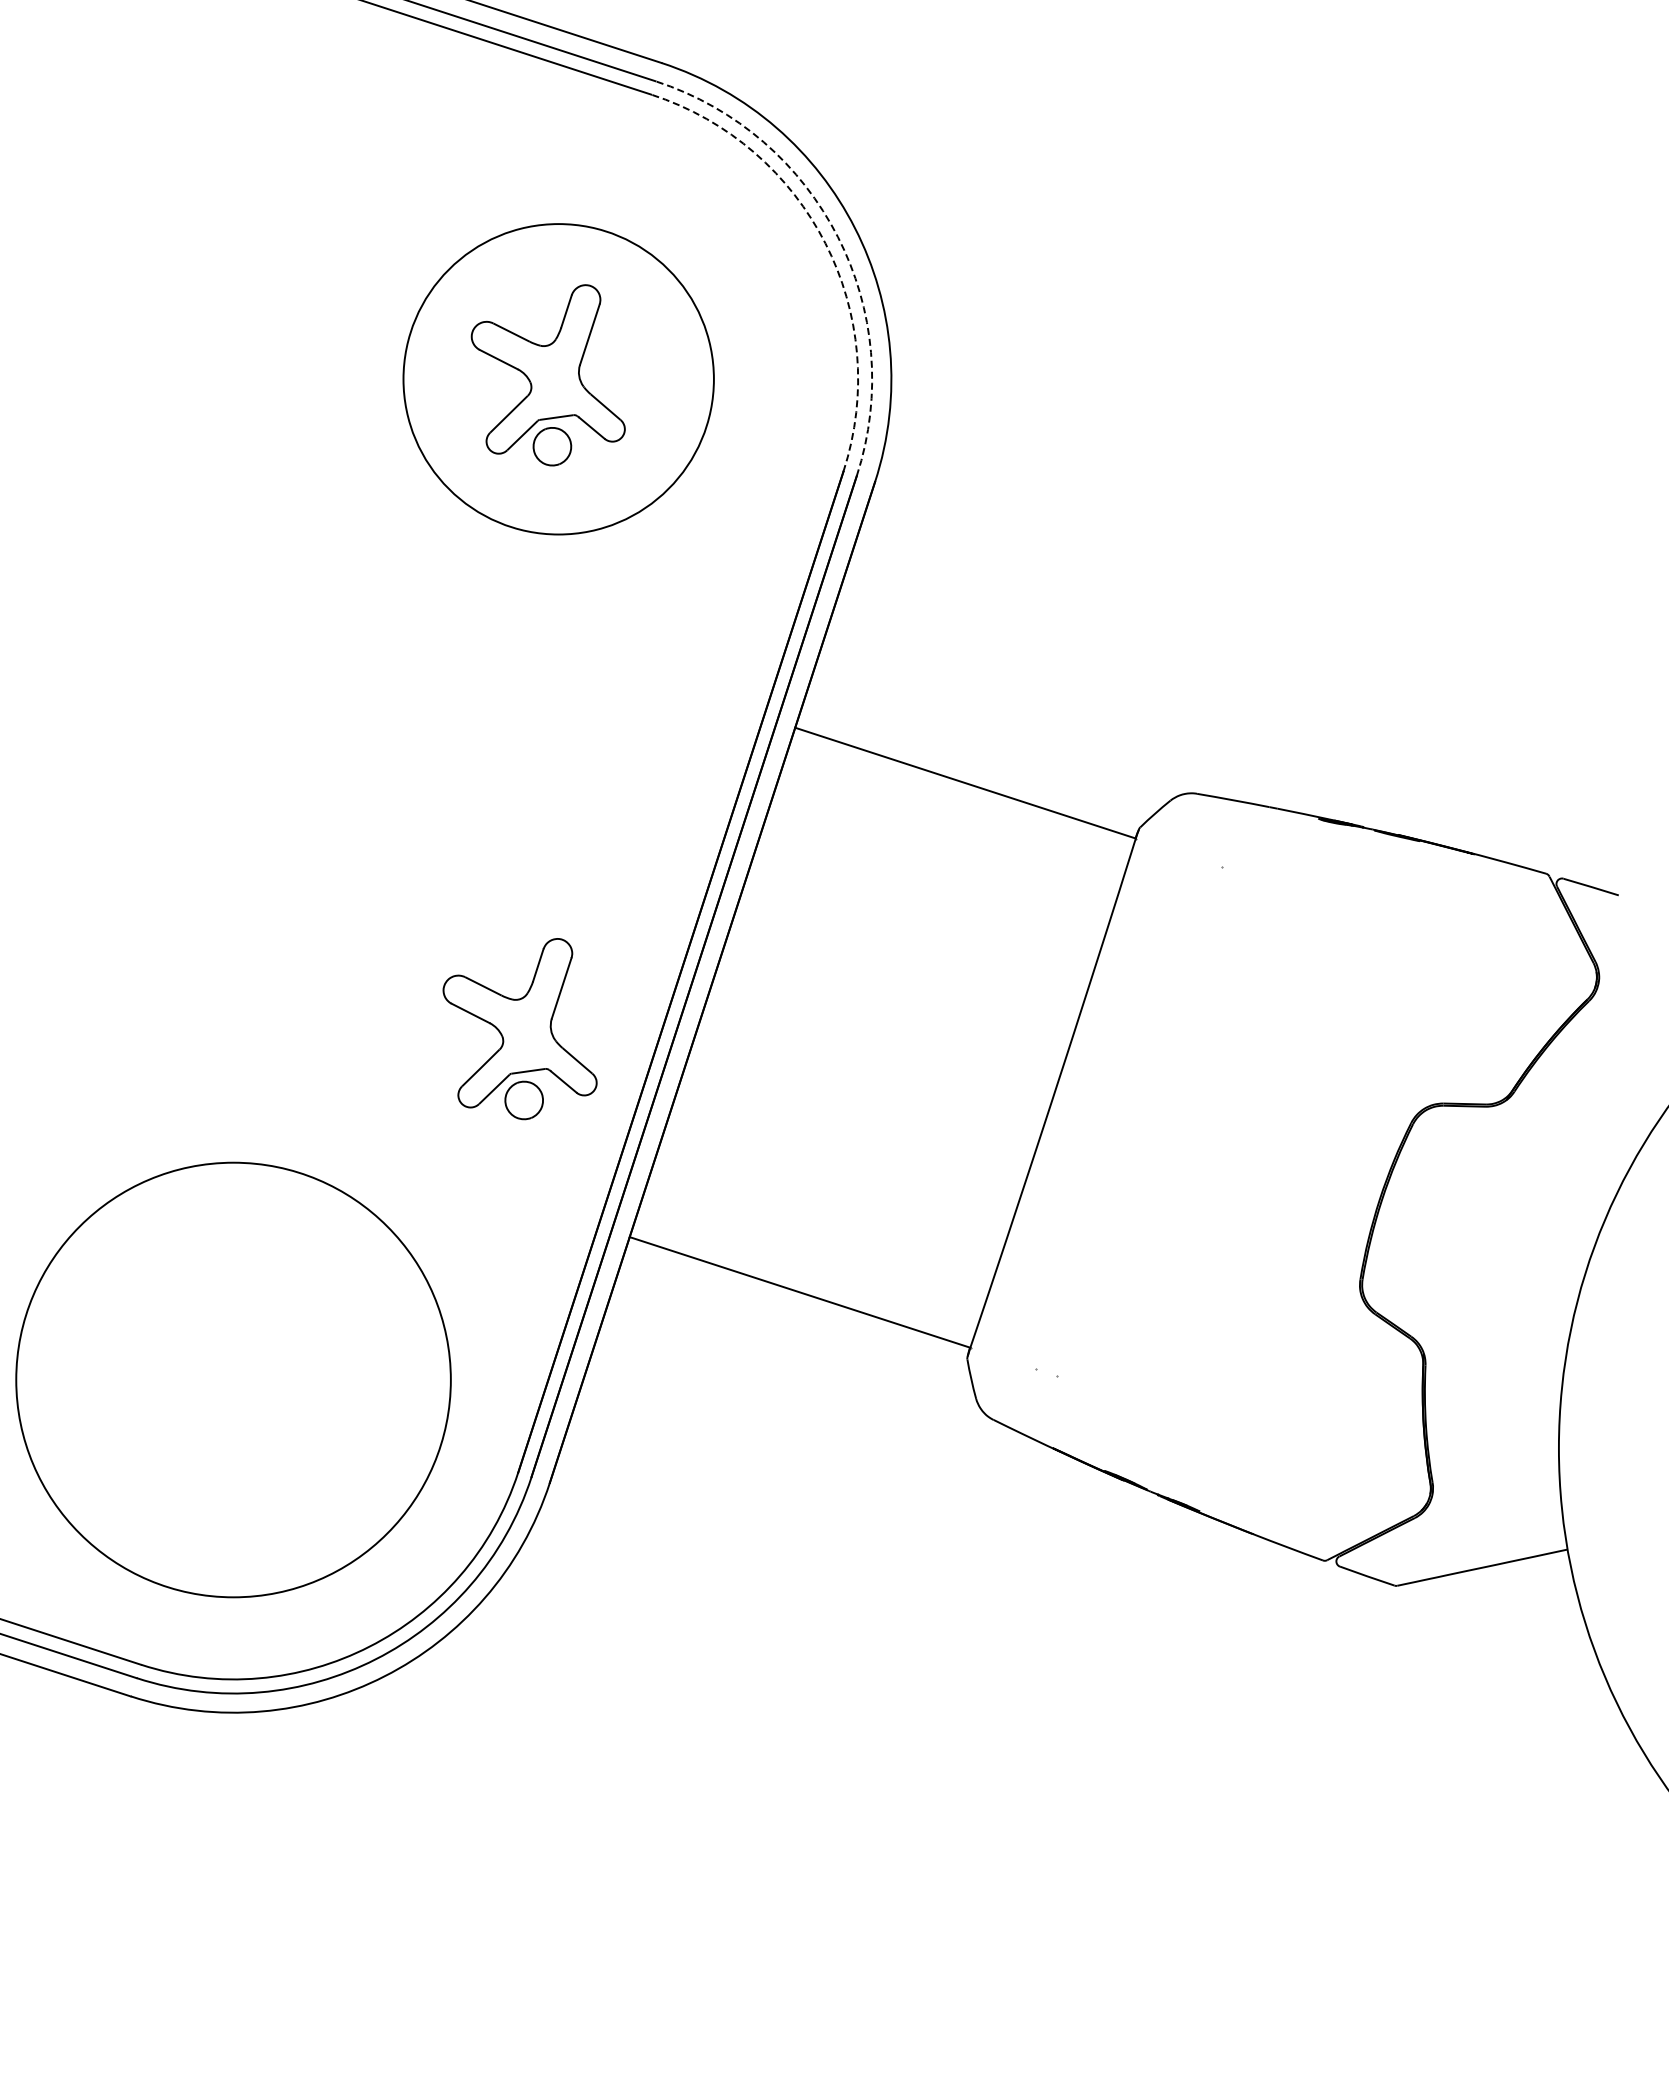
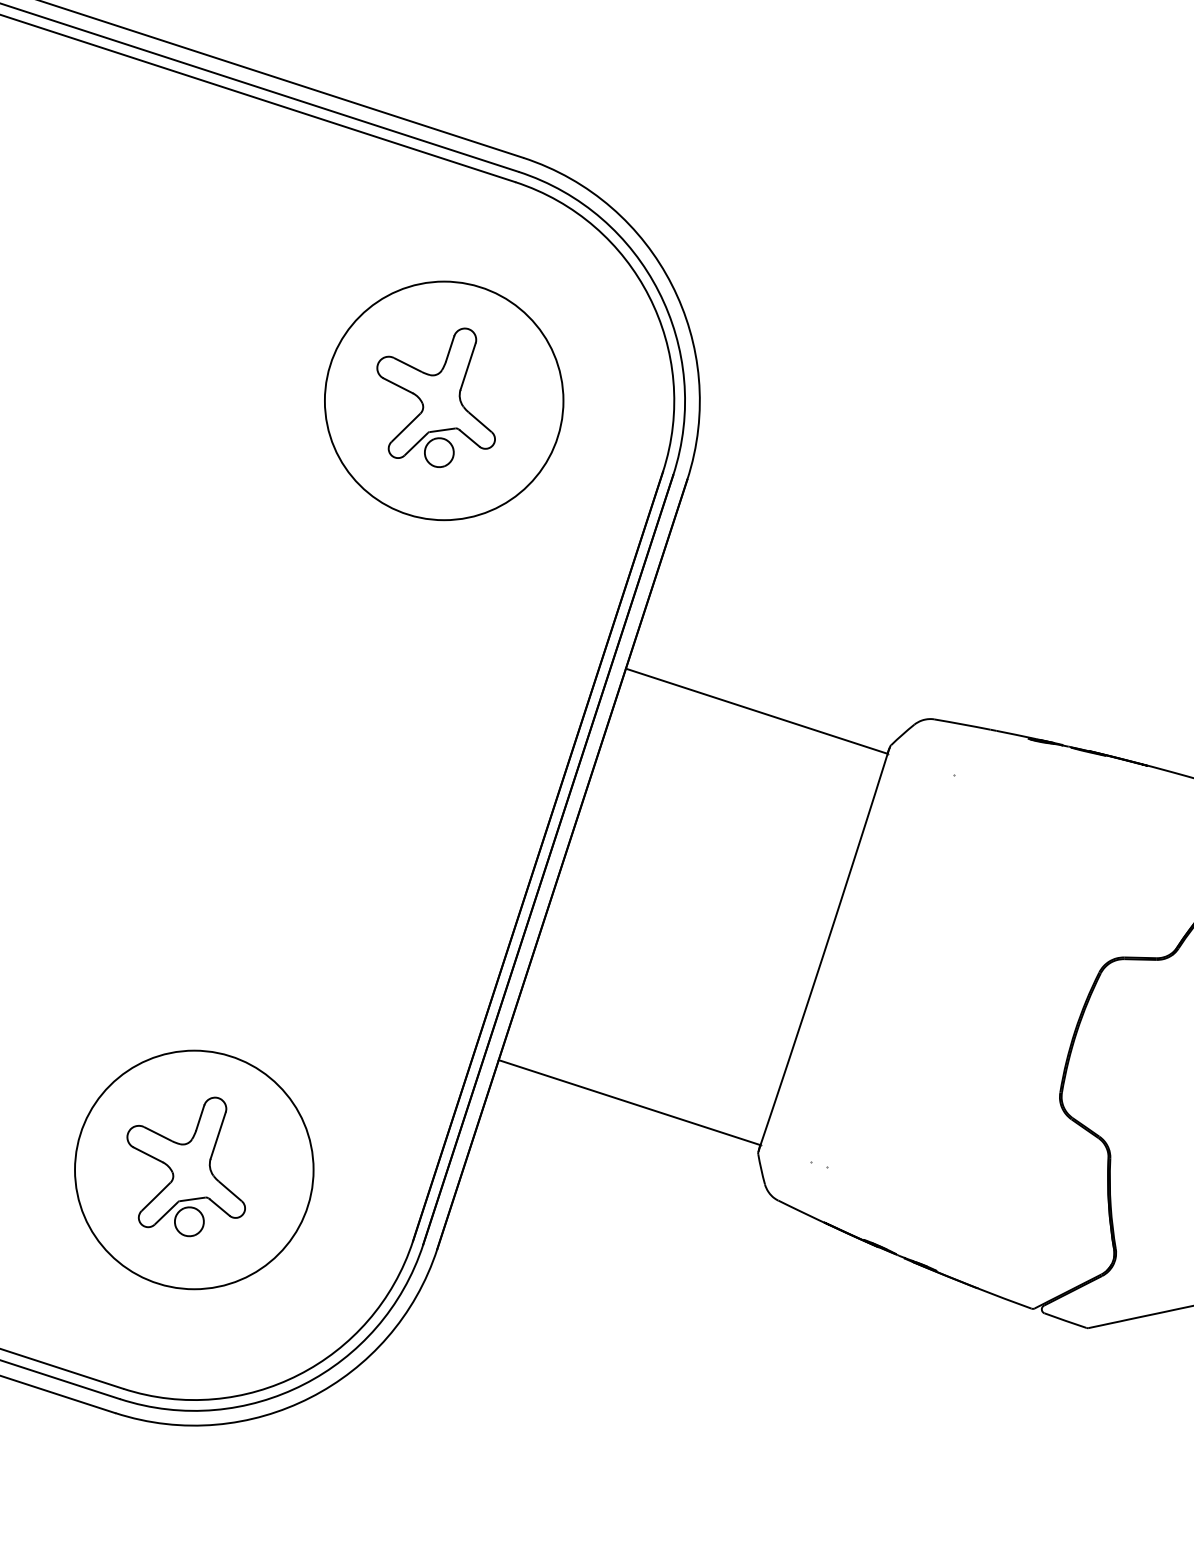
arc: (837, 237) -> (658, 291), dashed -> solid
arc: (825, 243) -> (649, 296), dashed -> solid
part: (519, 1029) -> (185, 1167), moved
circle: (233, 1379) -> (194, 1169), size x0.71

